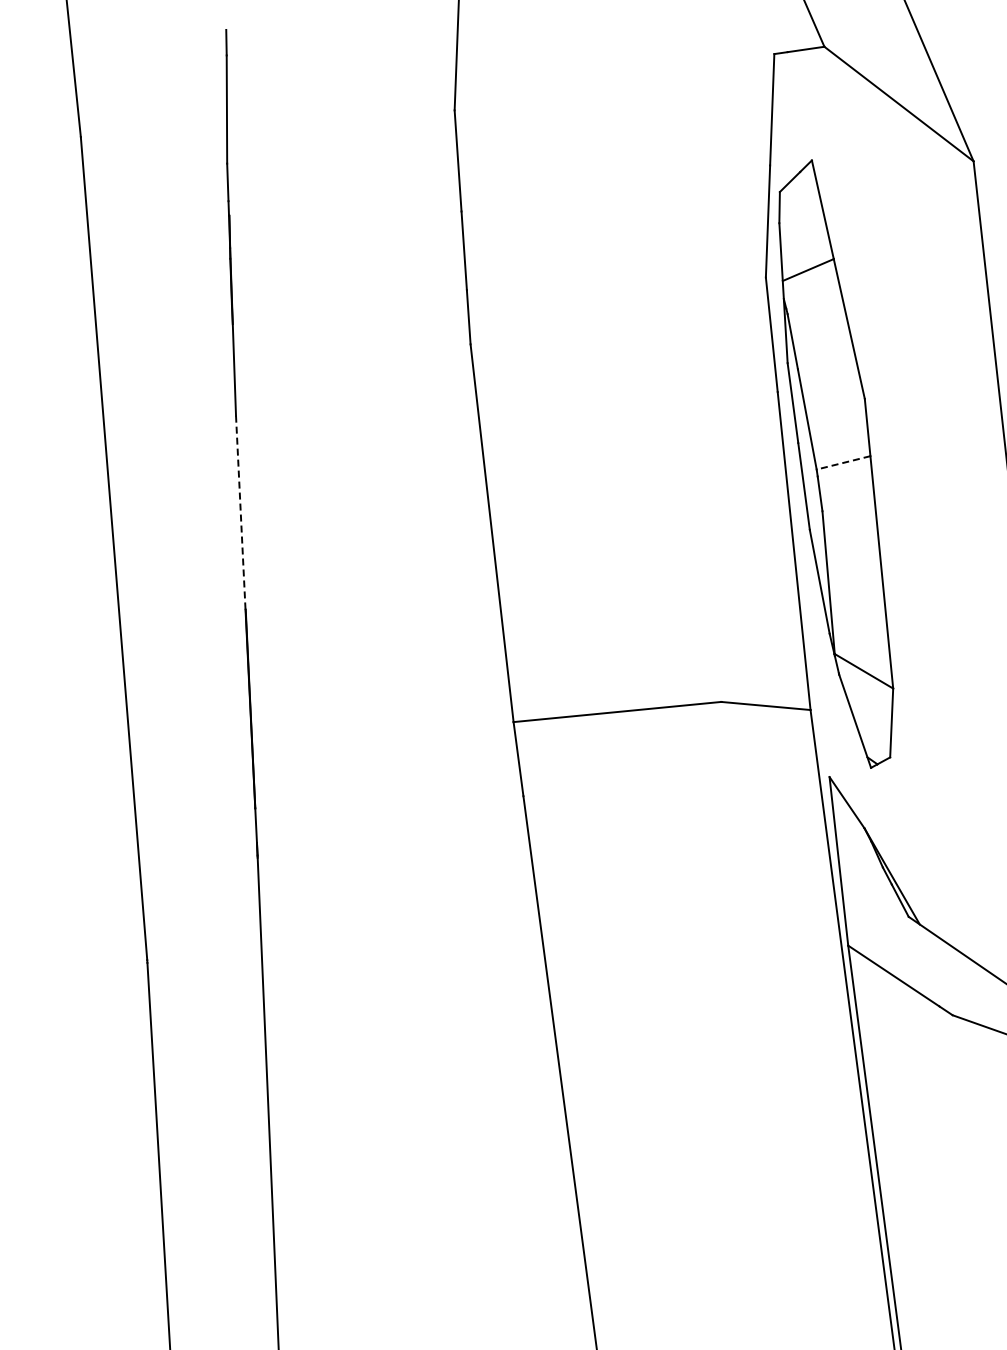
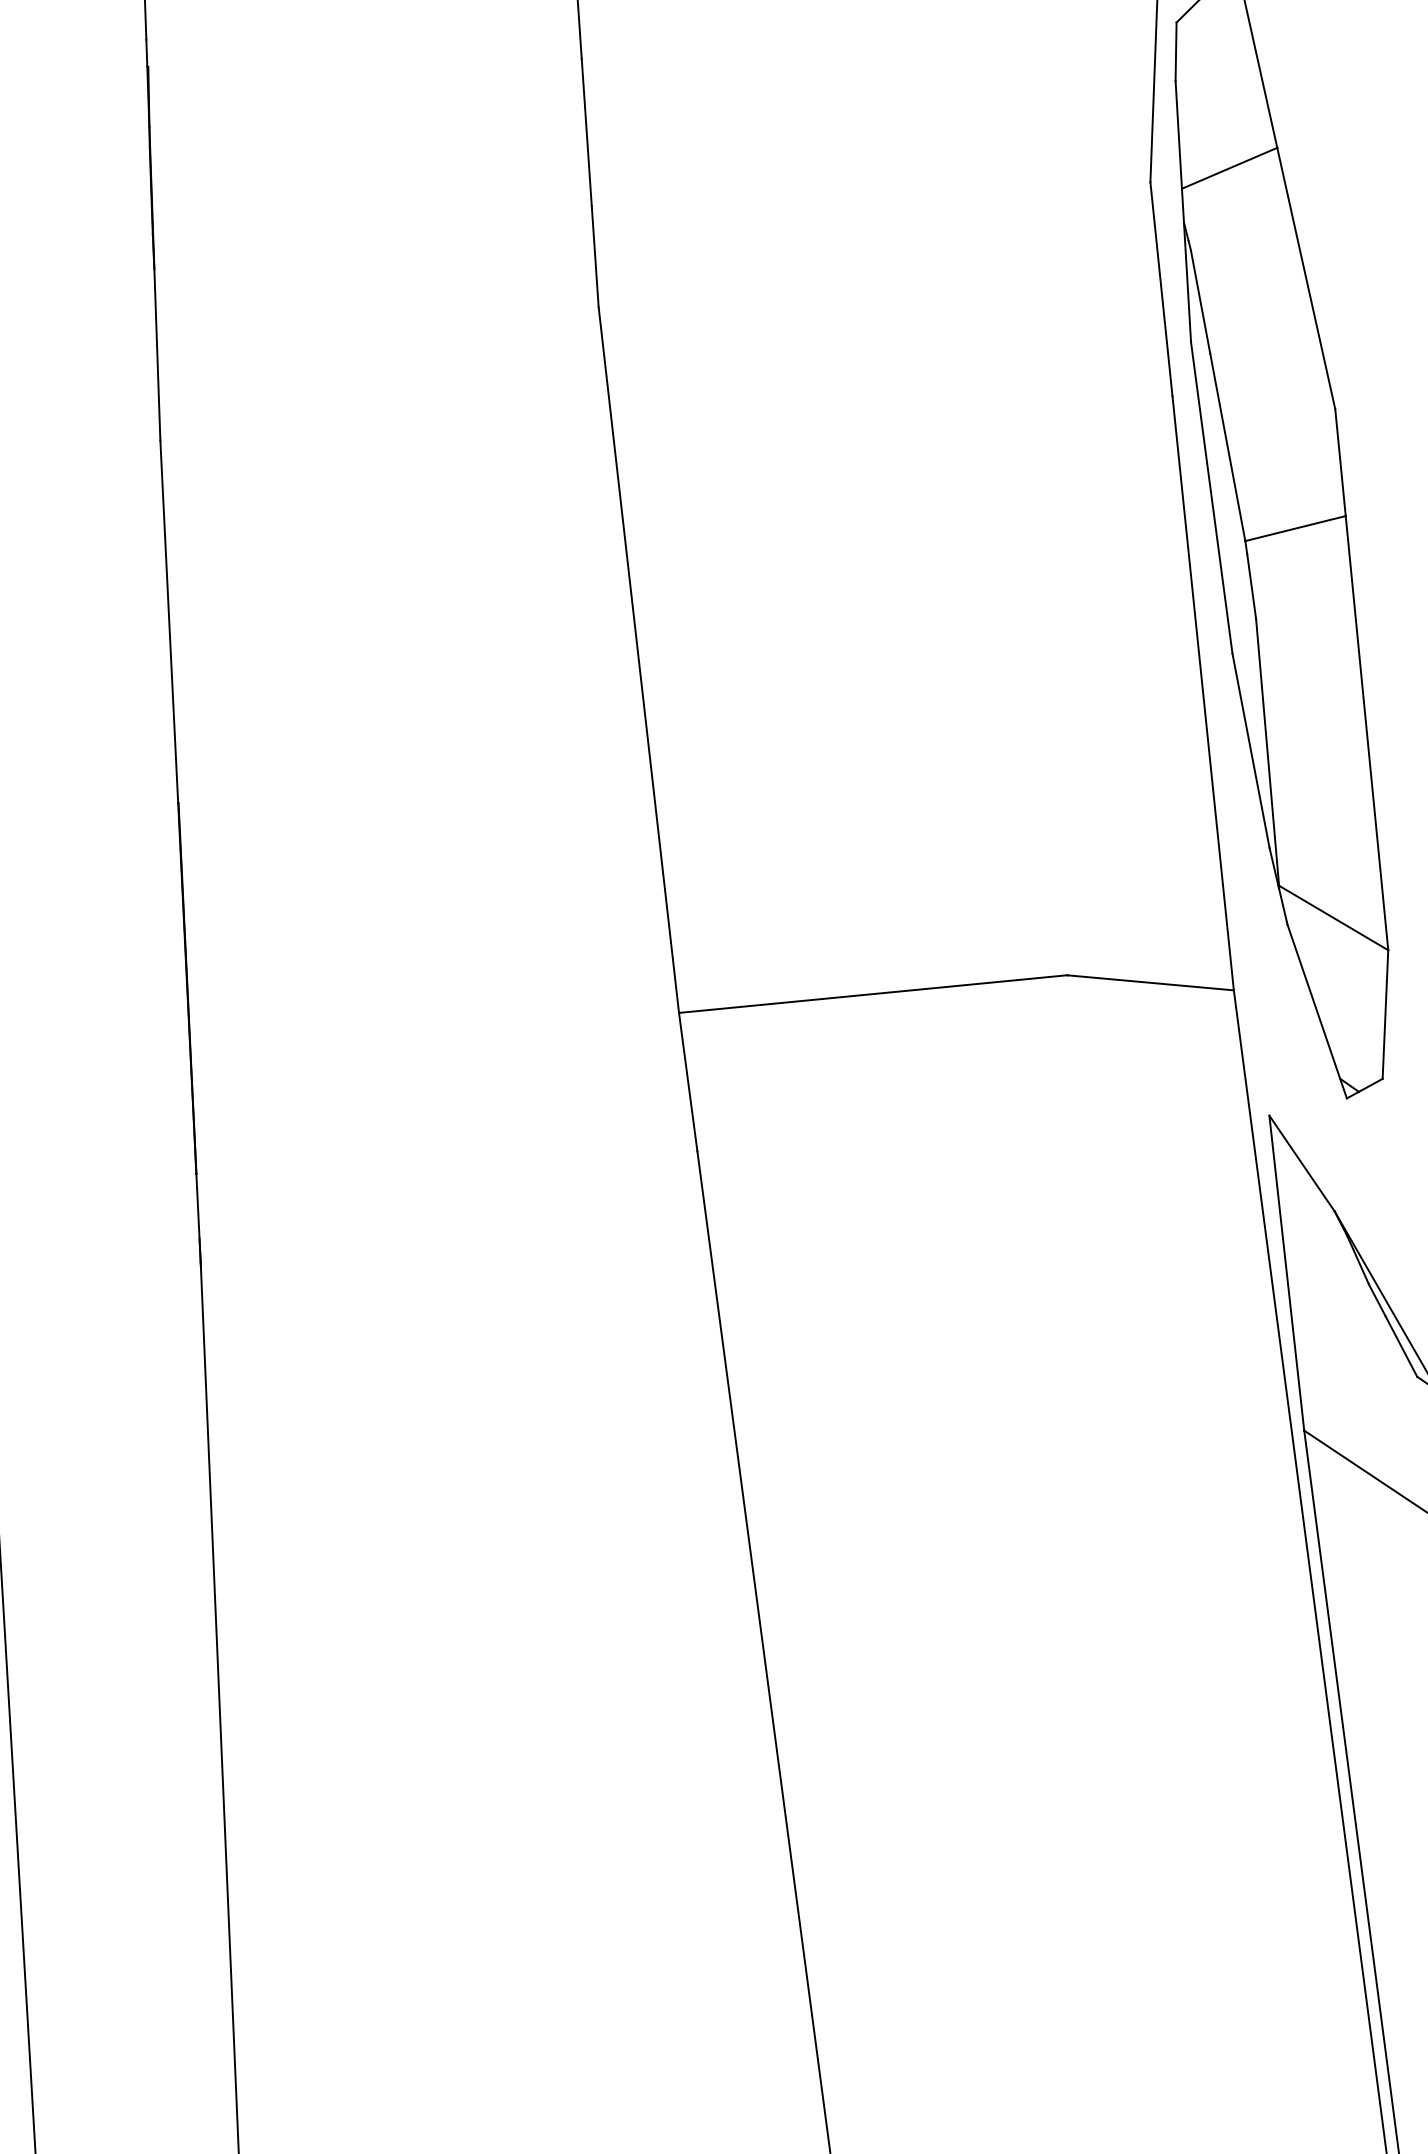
line: (843, 462) -> (1295, 527), dashed -> solid
line: (240, 513) -> (168, 623), dashed -> solid

